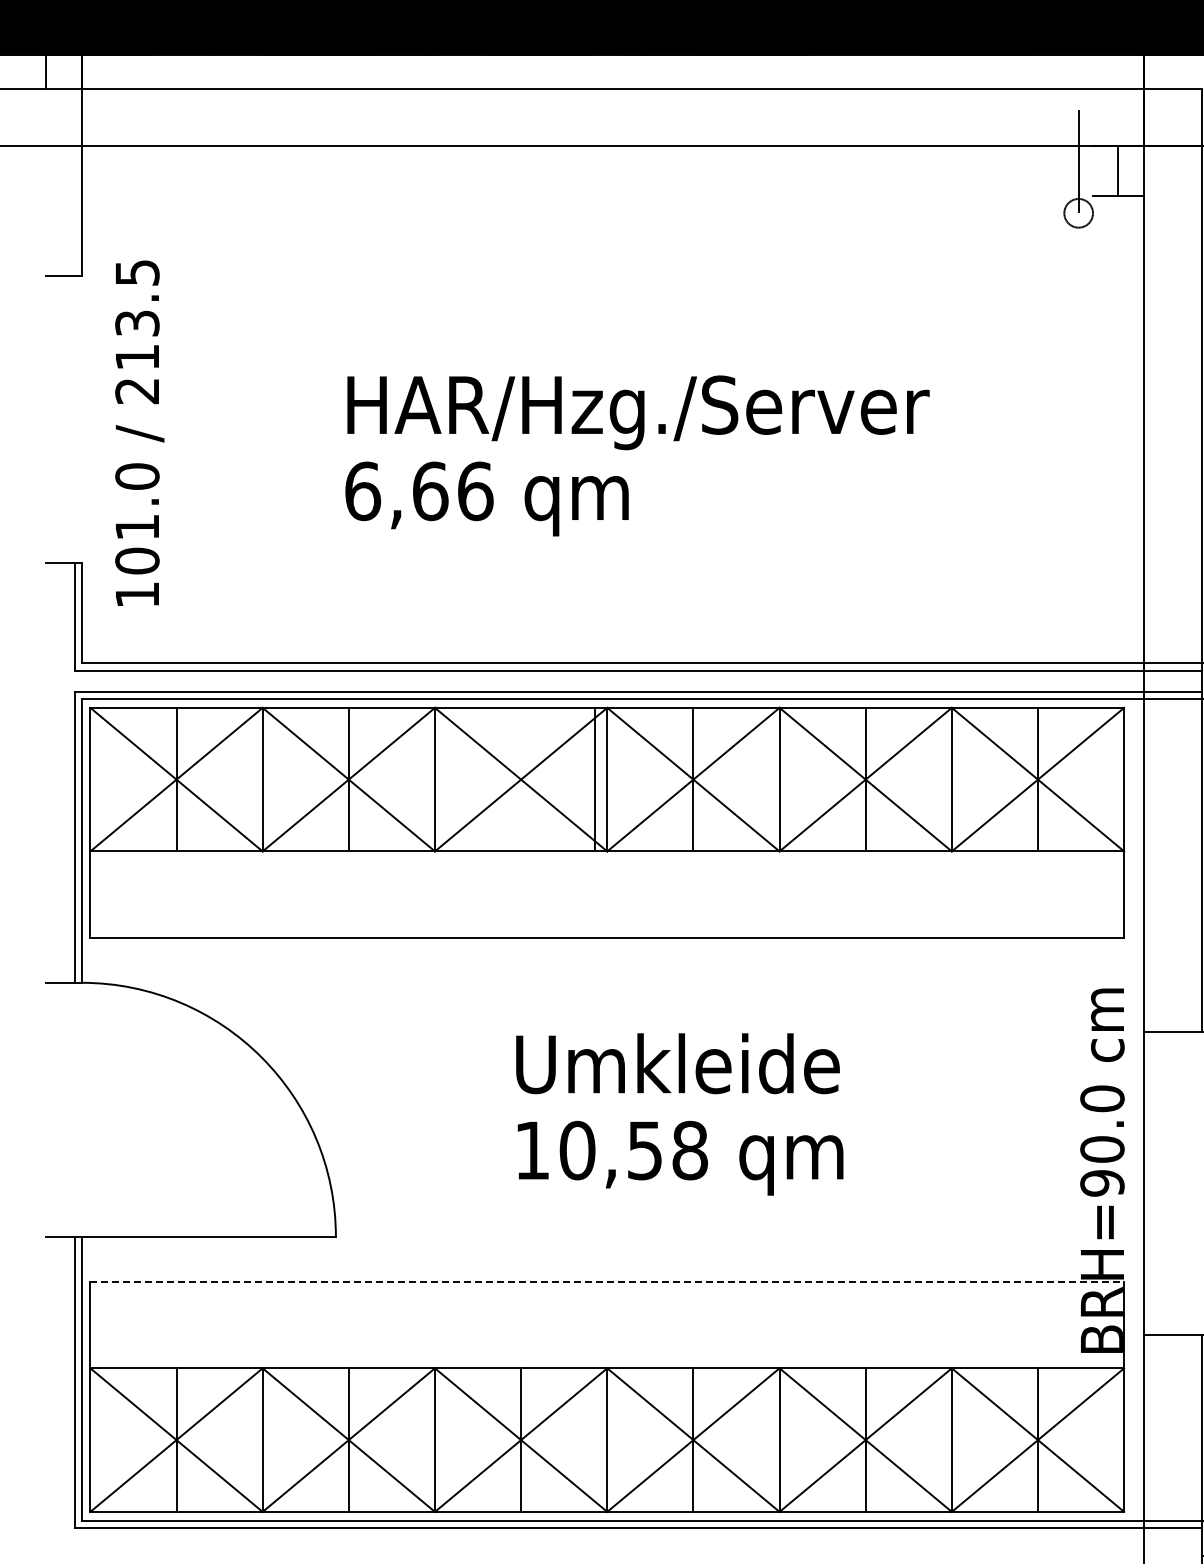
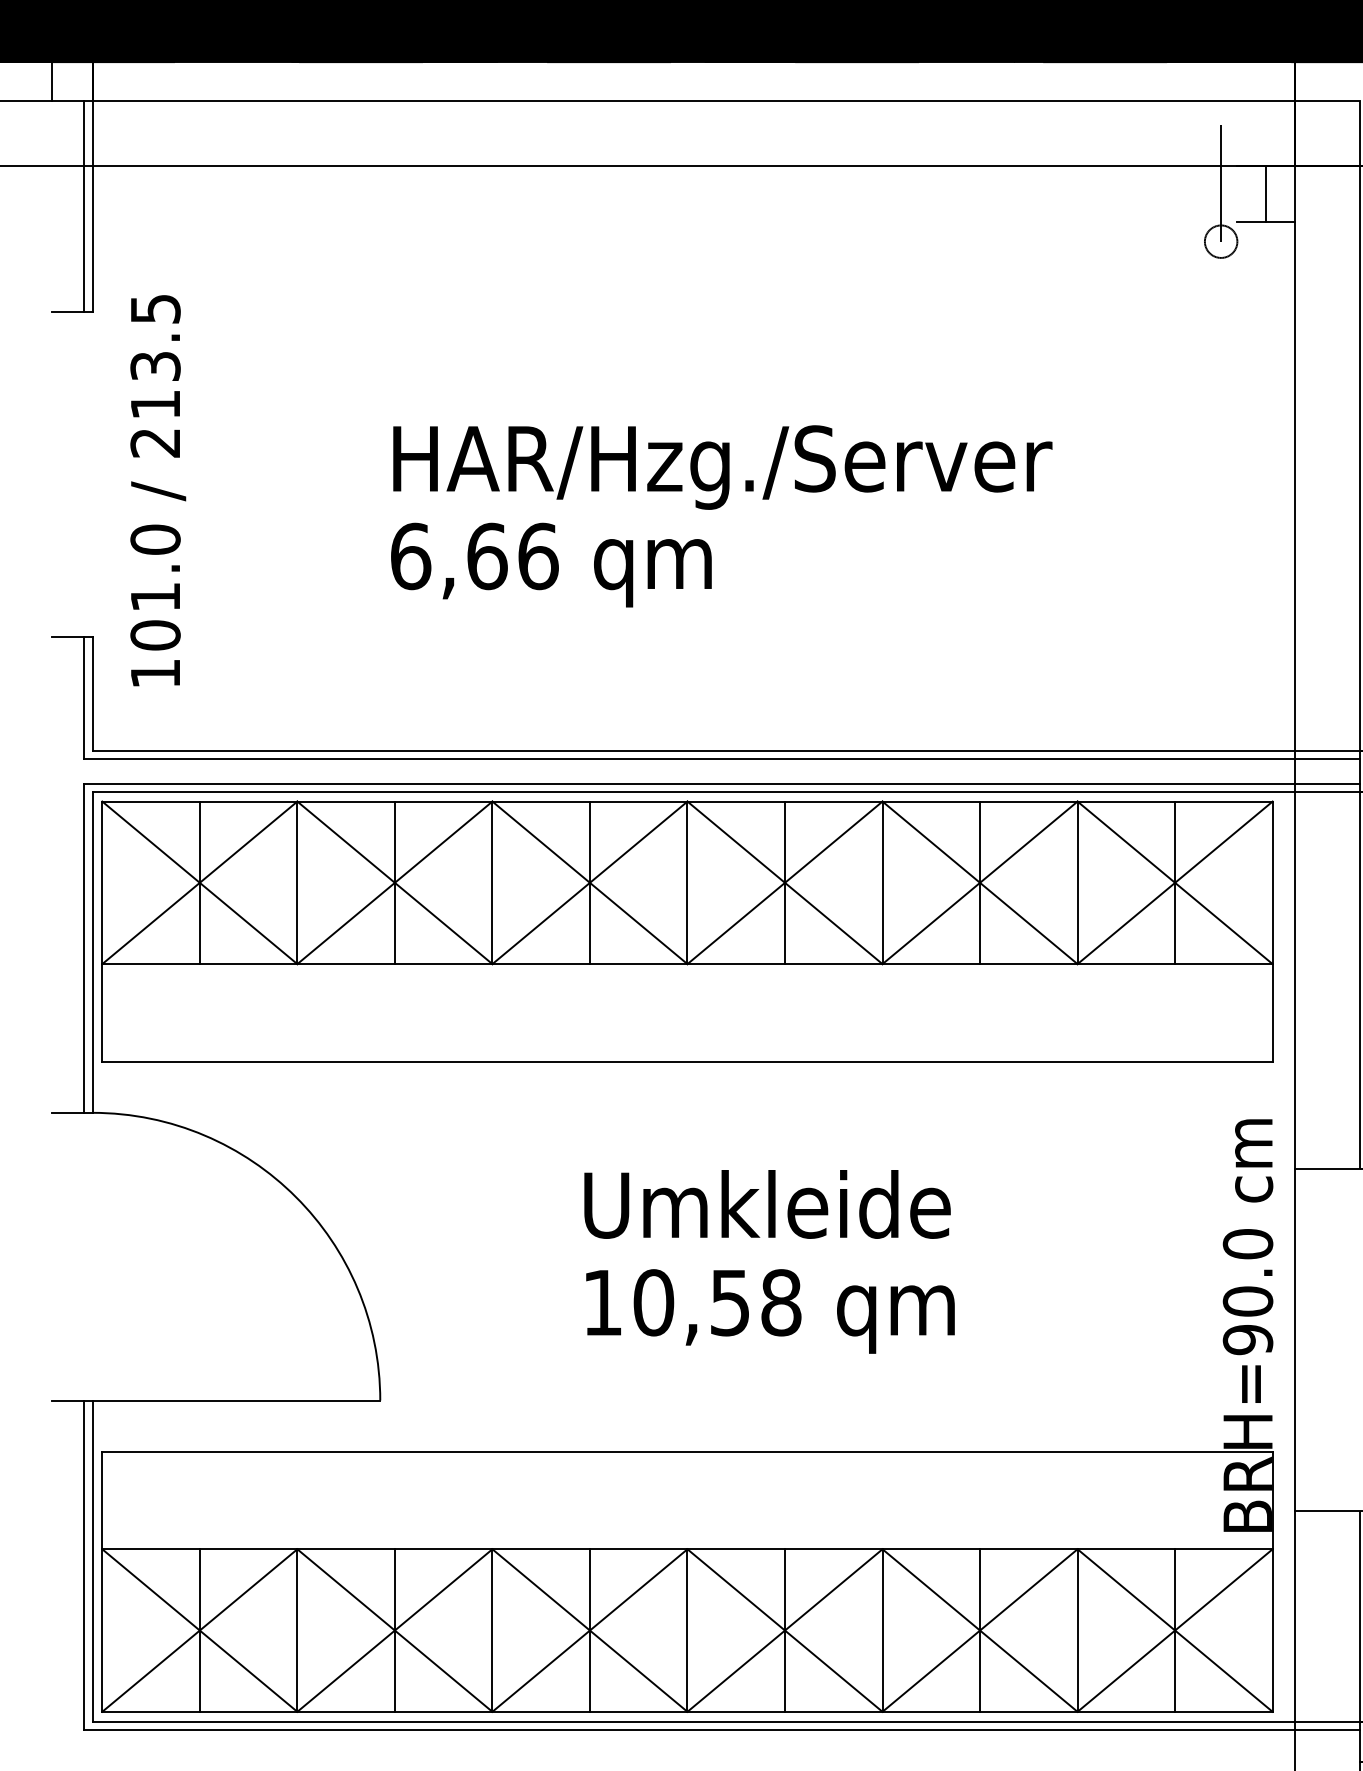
line: (74, 182) -> (84, 206), added
line: (595, 779) -> (590, 882), moved
line: (607, 1282) -> (687, 1452), dashed -> solid

